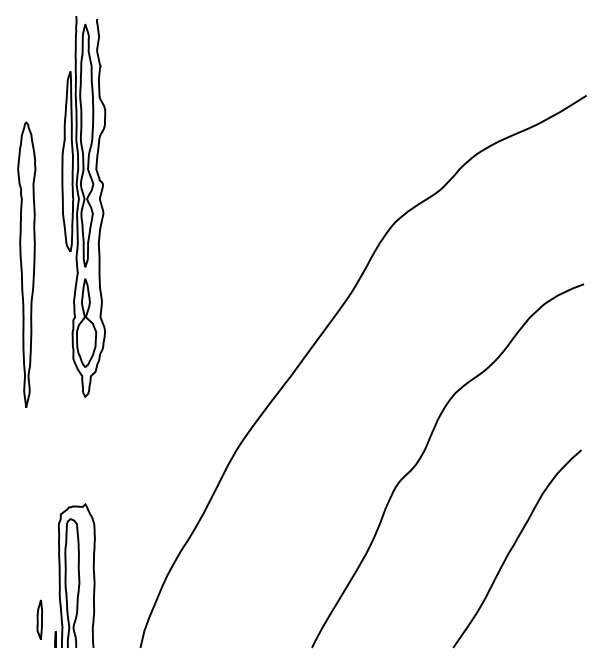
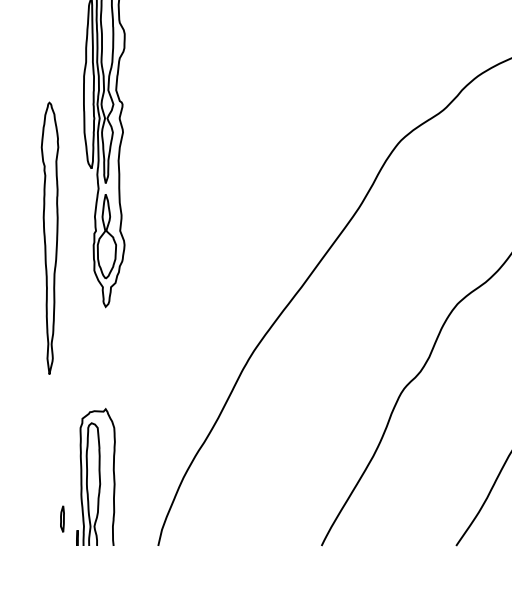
part: (26, 264) -> (49, 237), moved
part: (39, 619) -> (62, 518), size x0.7

